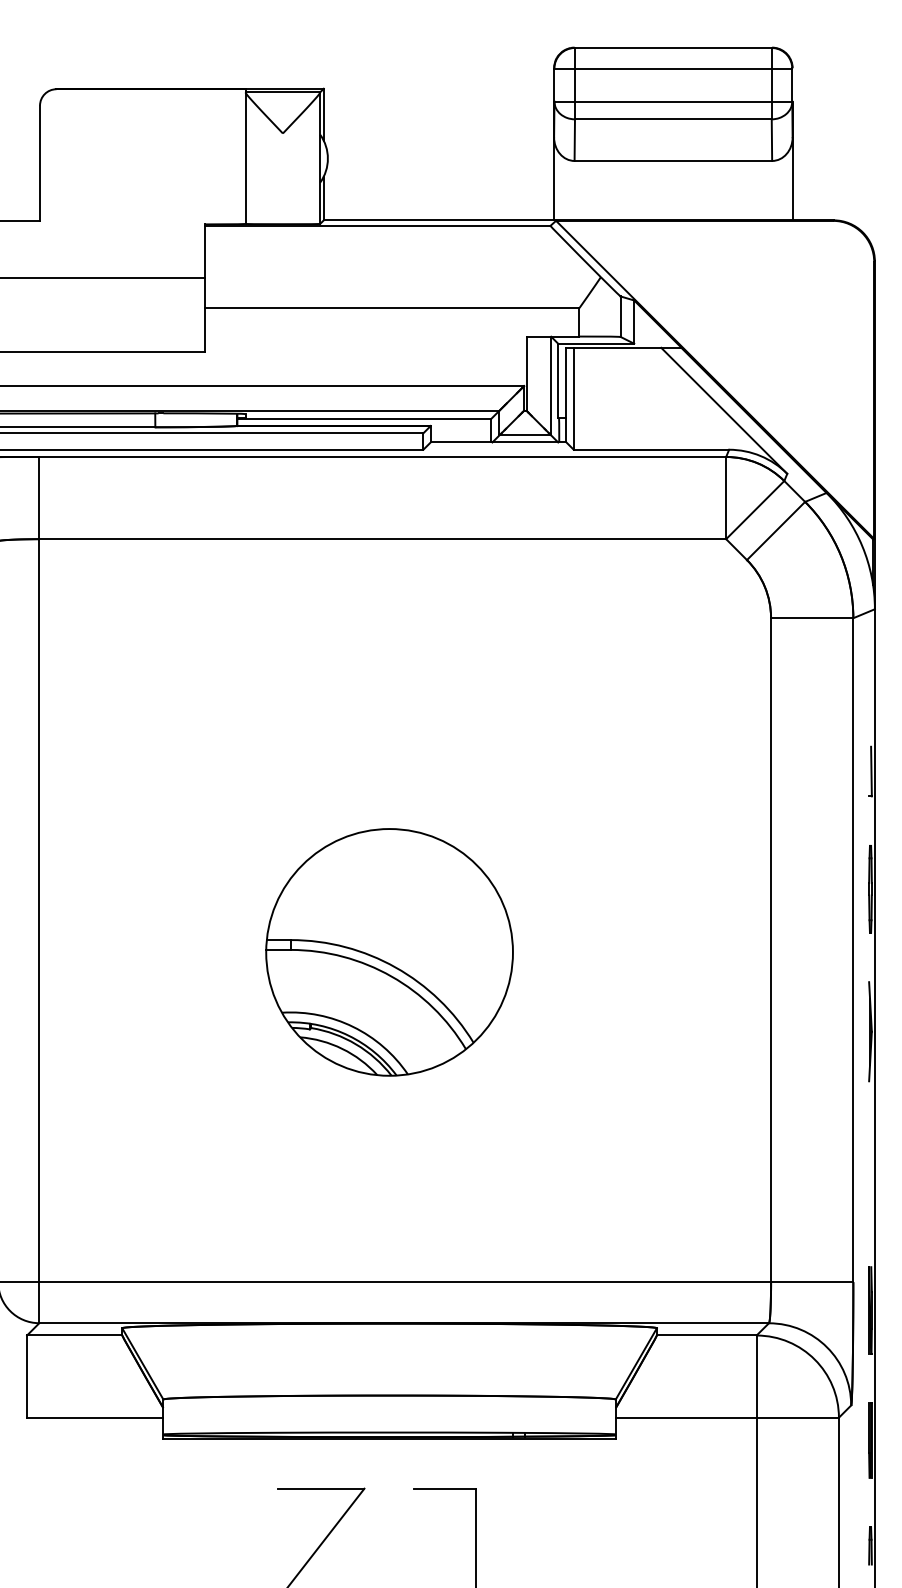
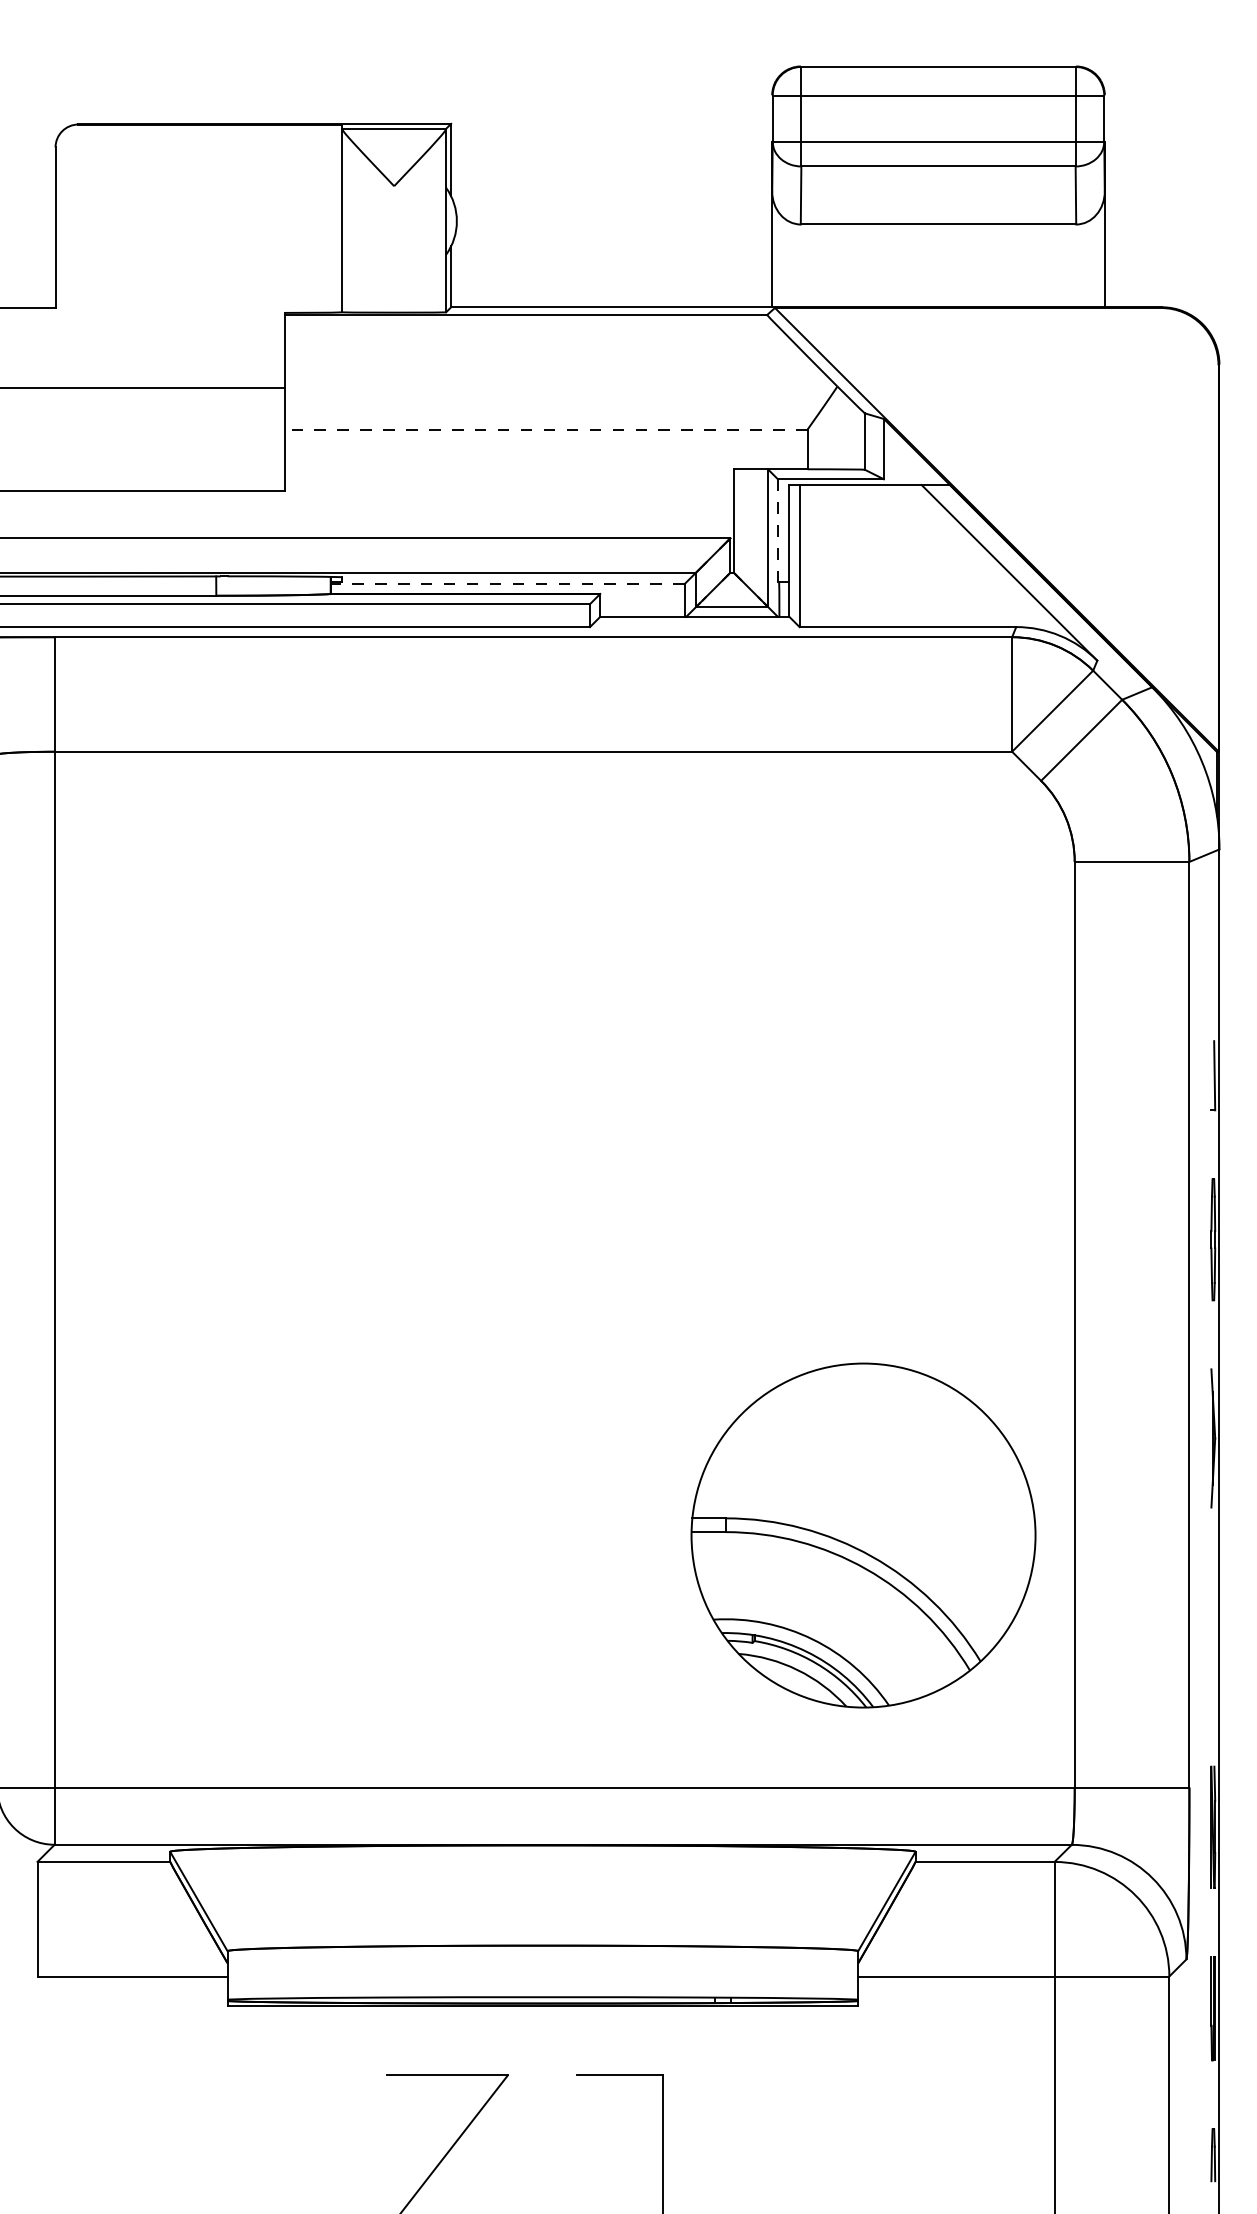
line: (391, 308) -> (545, 430), solid -> dashed
line: (558, 381) -> (778, 531), solid -> dashed
line: (364, 418) -> (507, 583), solid -> dashed
part: (389, 952) -> (863, 1535), moved

